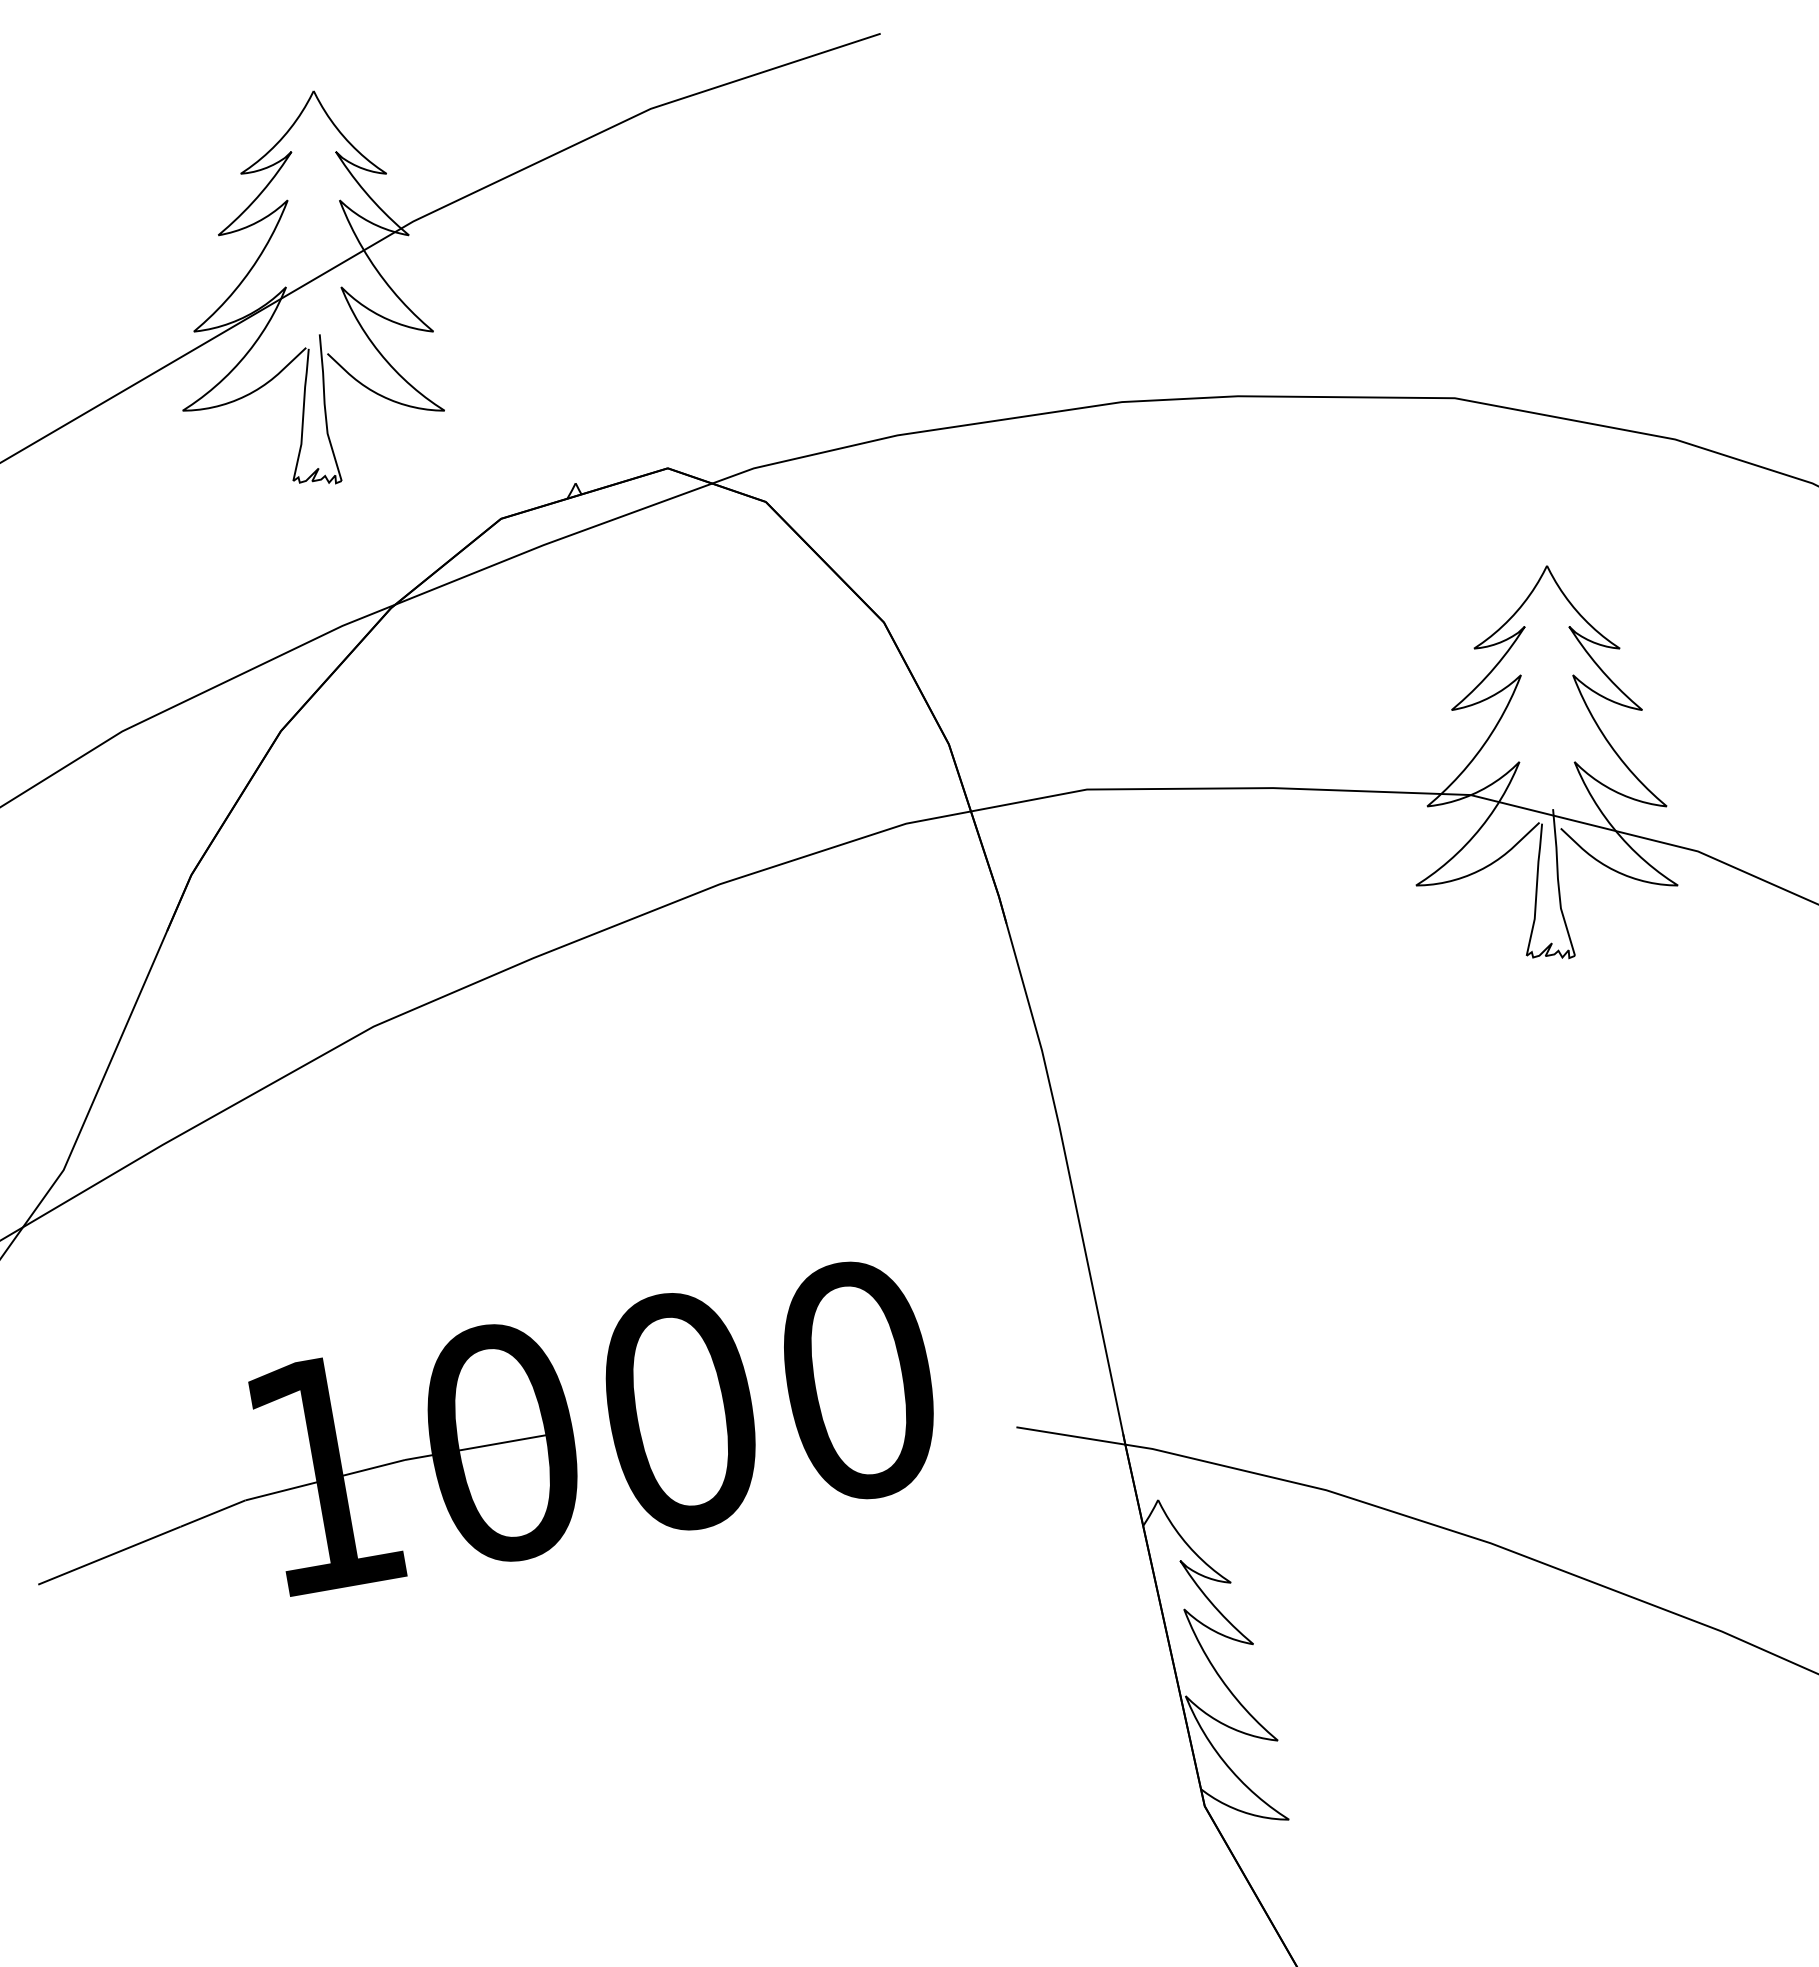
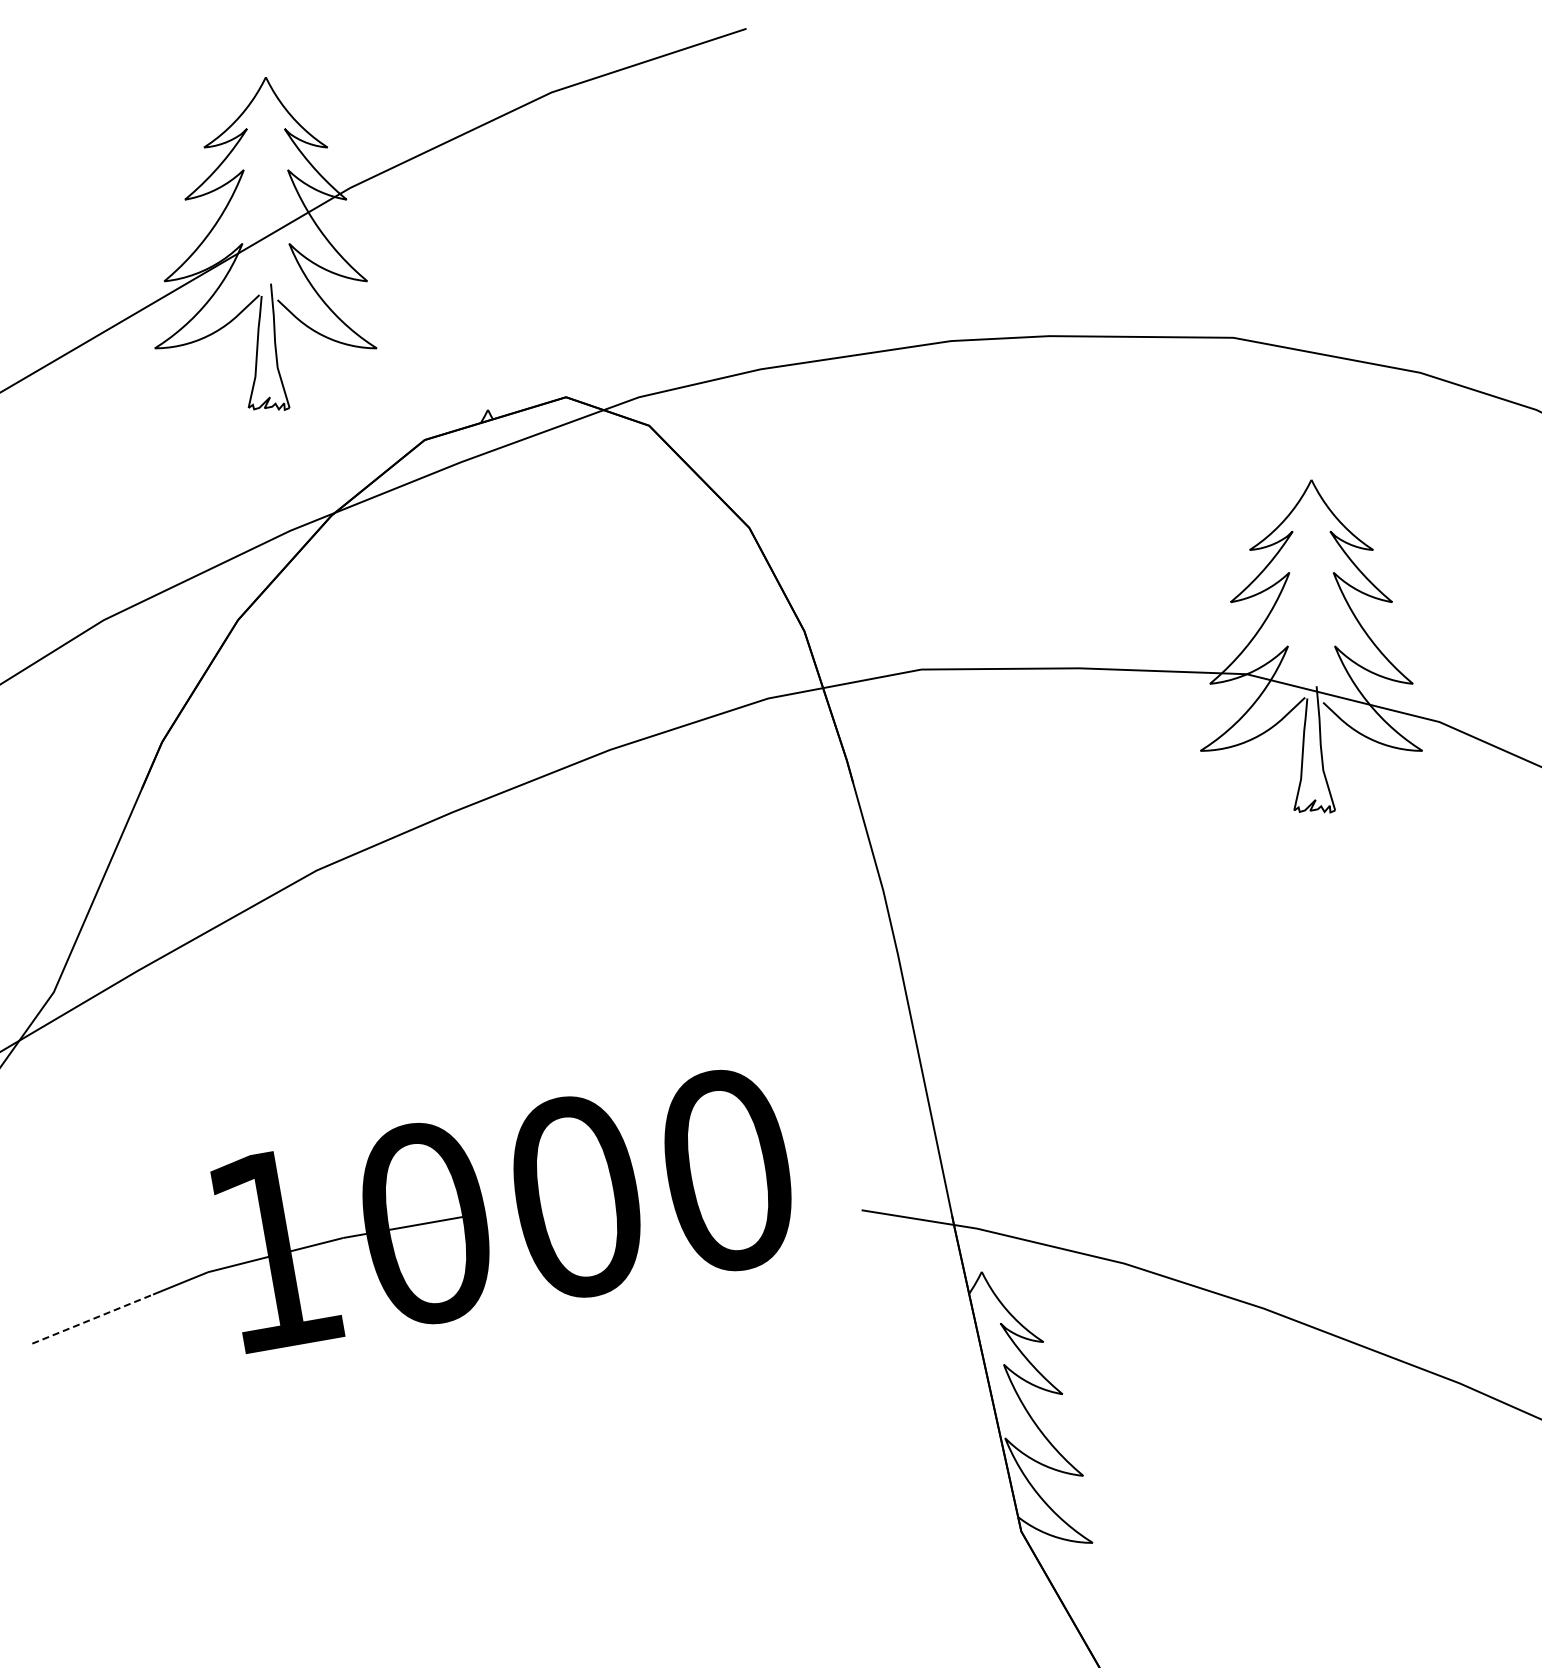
line: (110, 1554) -> (93, 1318), solid -> dashed

